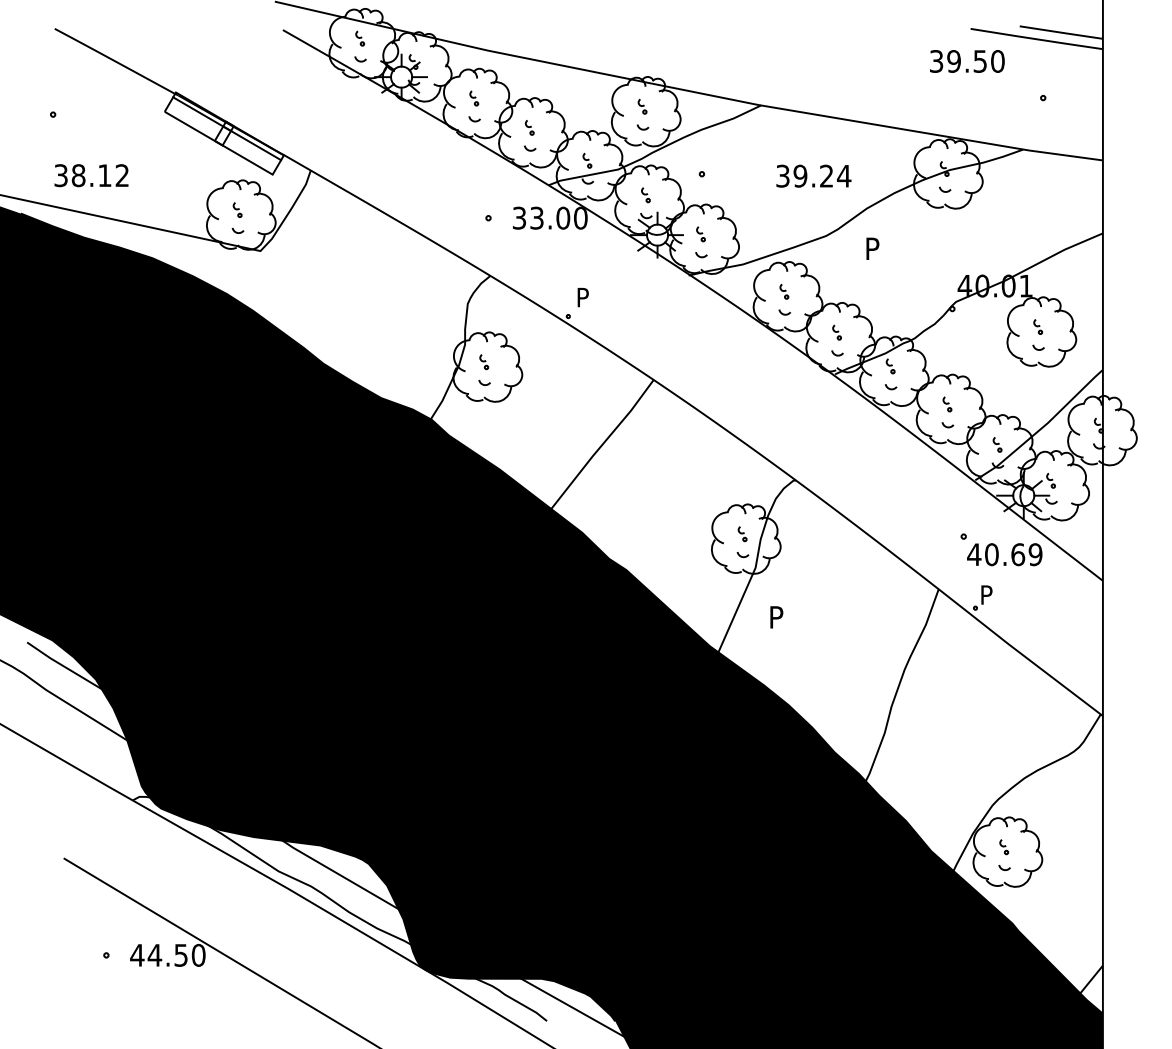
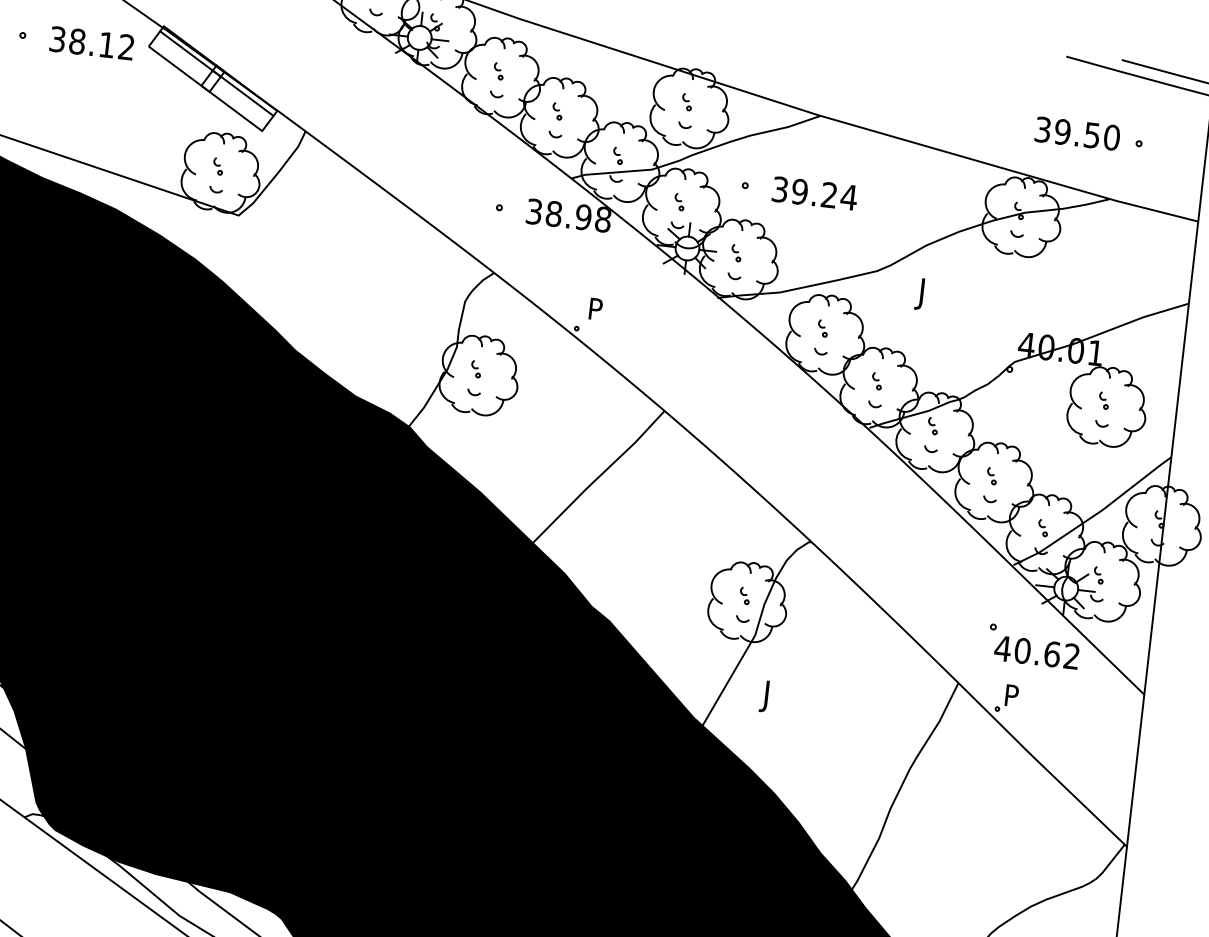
text: (967, 61) -> (1077, 133), moved
text: (91, 175) -> (91, 43), moved
text: (813, 175) -> (814, 192), moved
text: (558, 217) -> (578, 215), 33.00 -> 38.98
text: (870, 251) -> (925, 294), P -> J
text: (1035, 554) -> (1071, 656), 40.69 -> 40.62
text: (774, 620) -> (769, 697), P -> J

